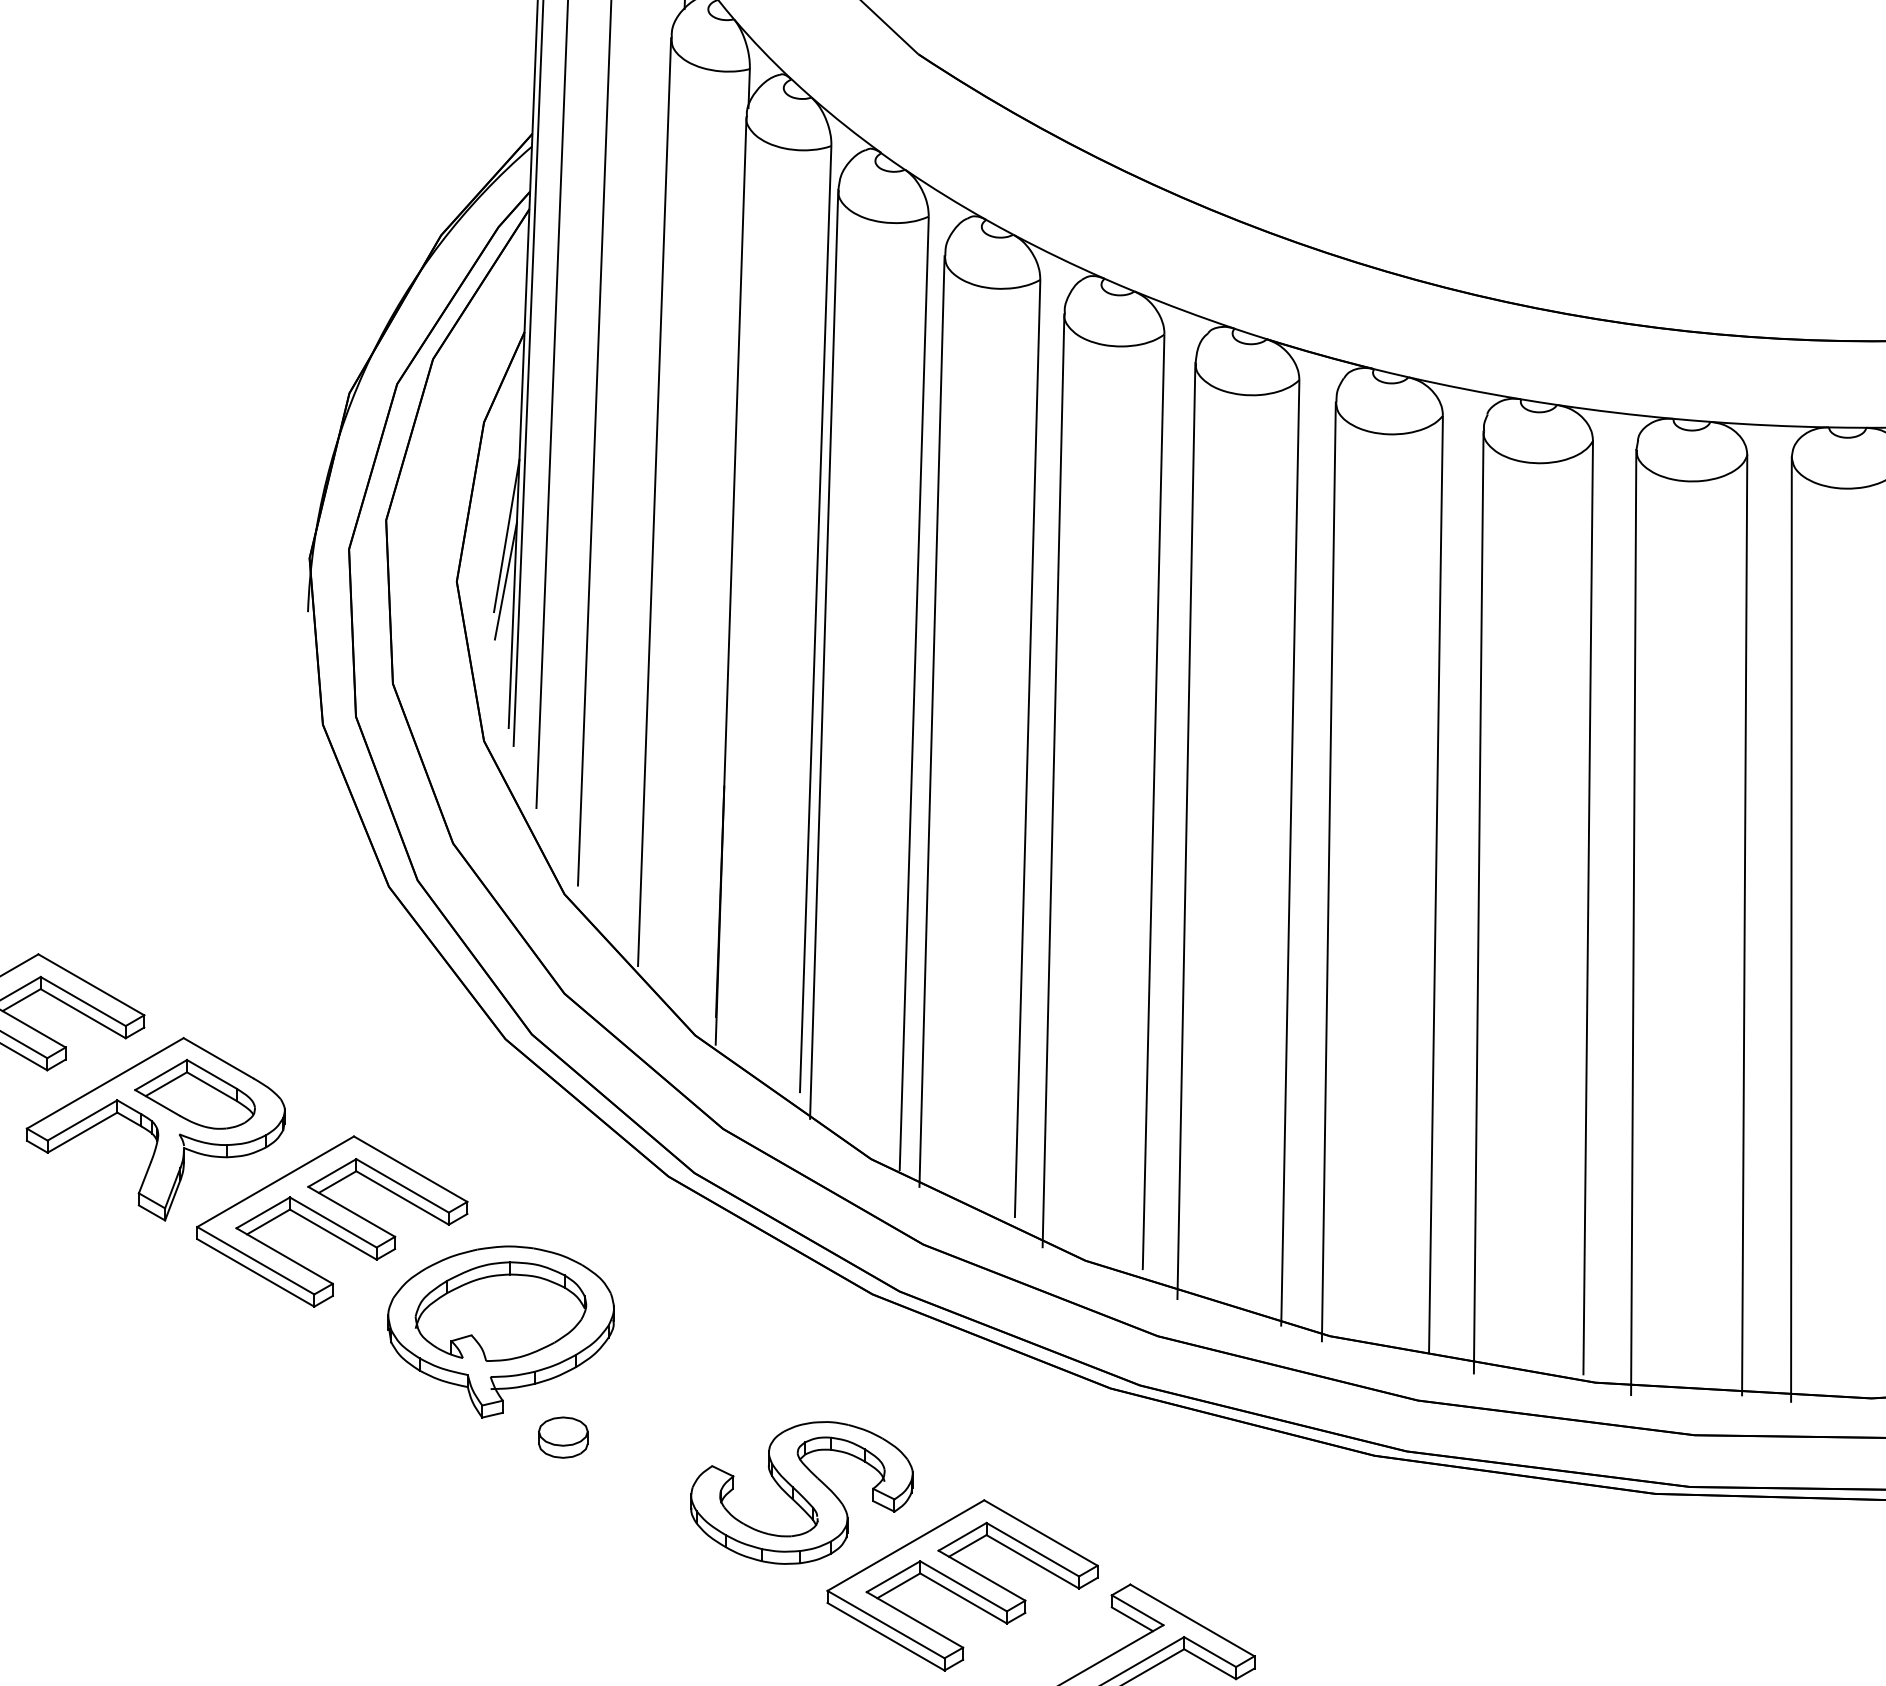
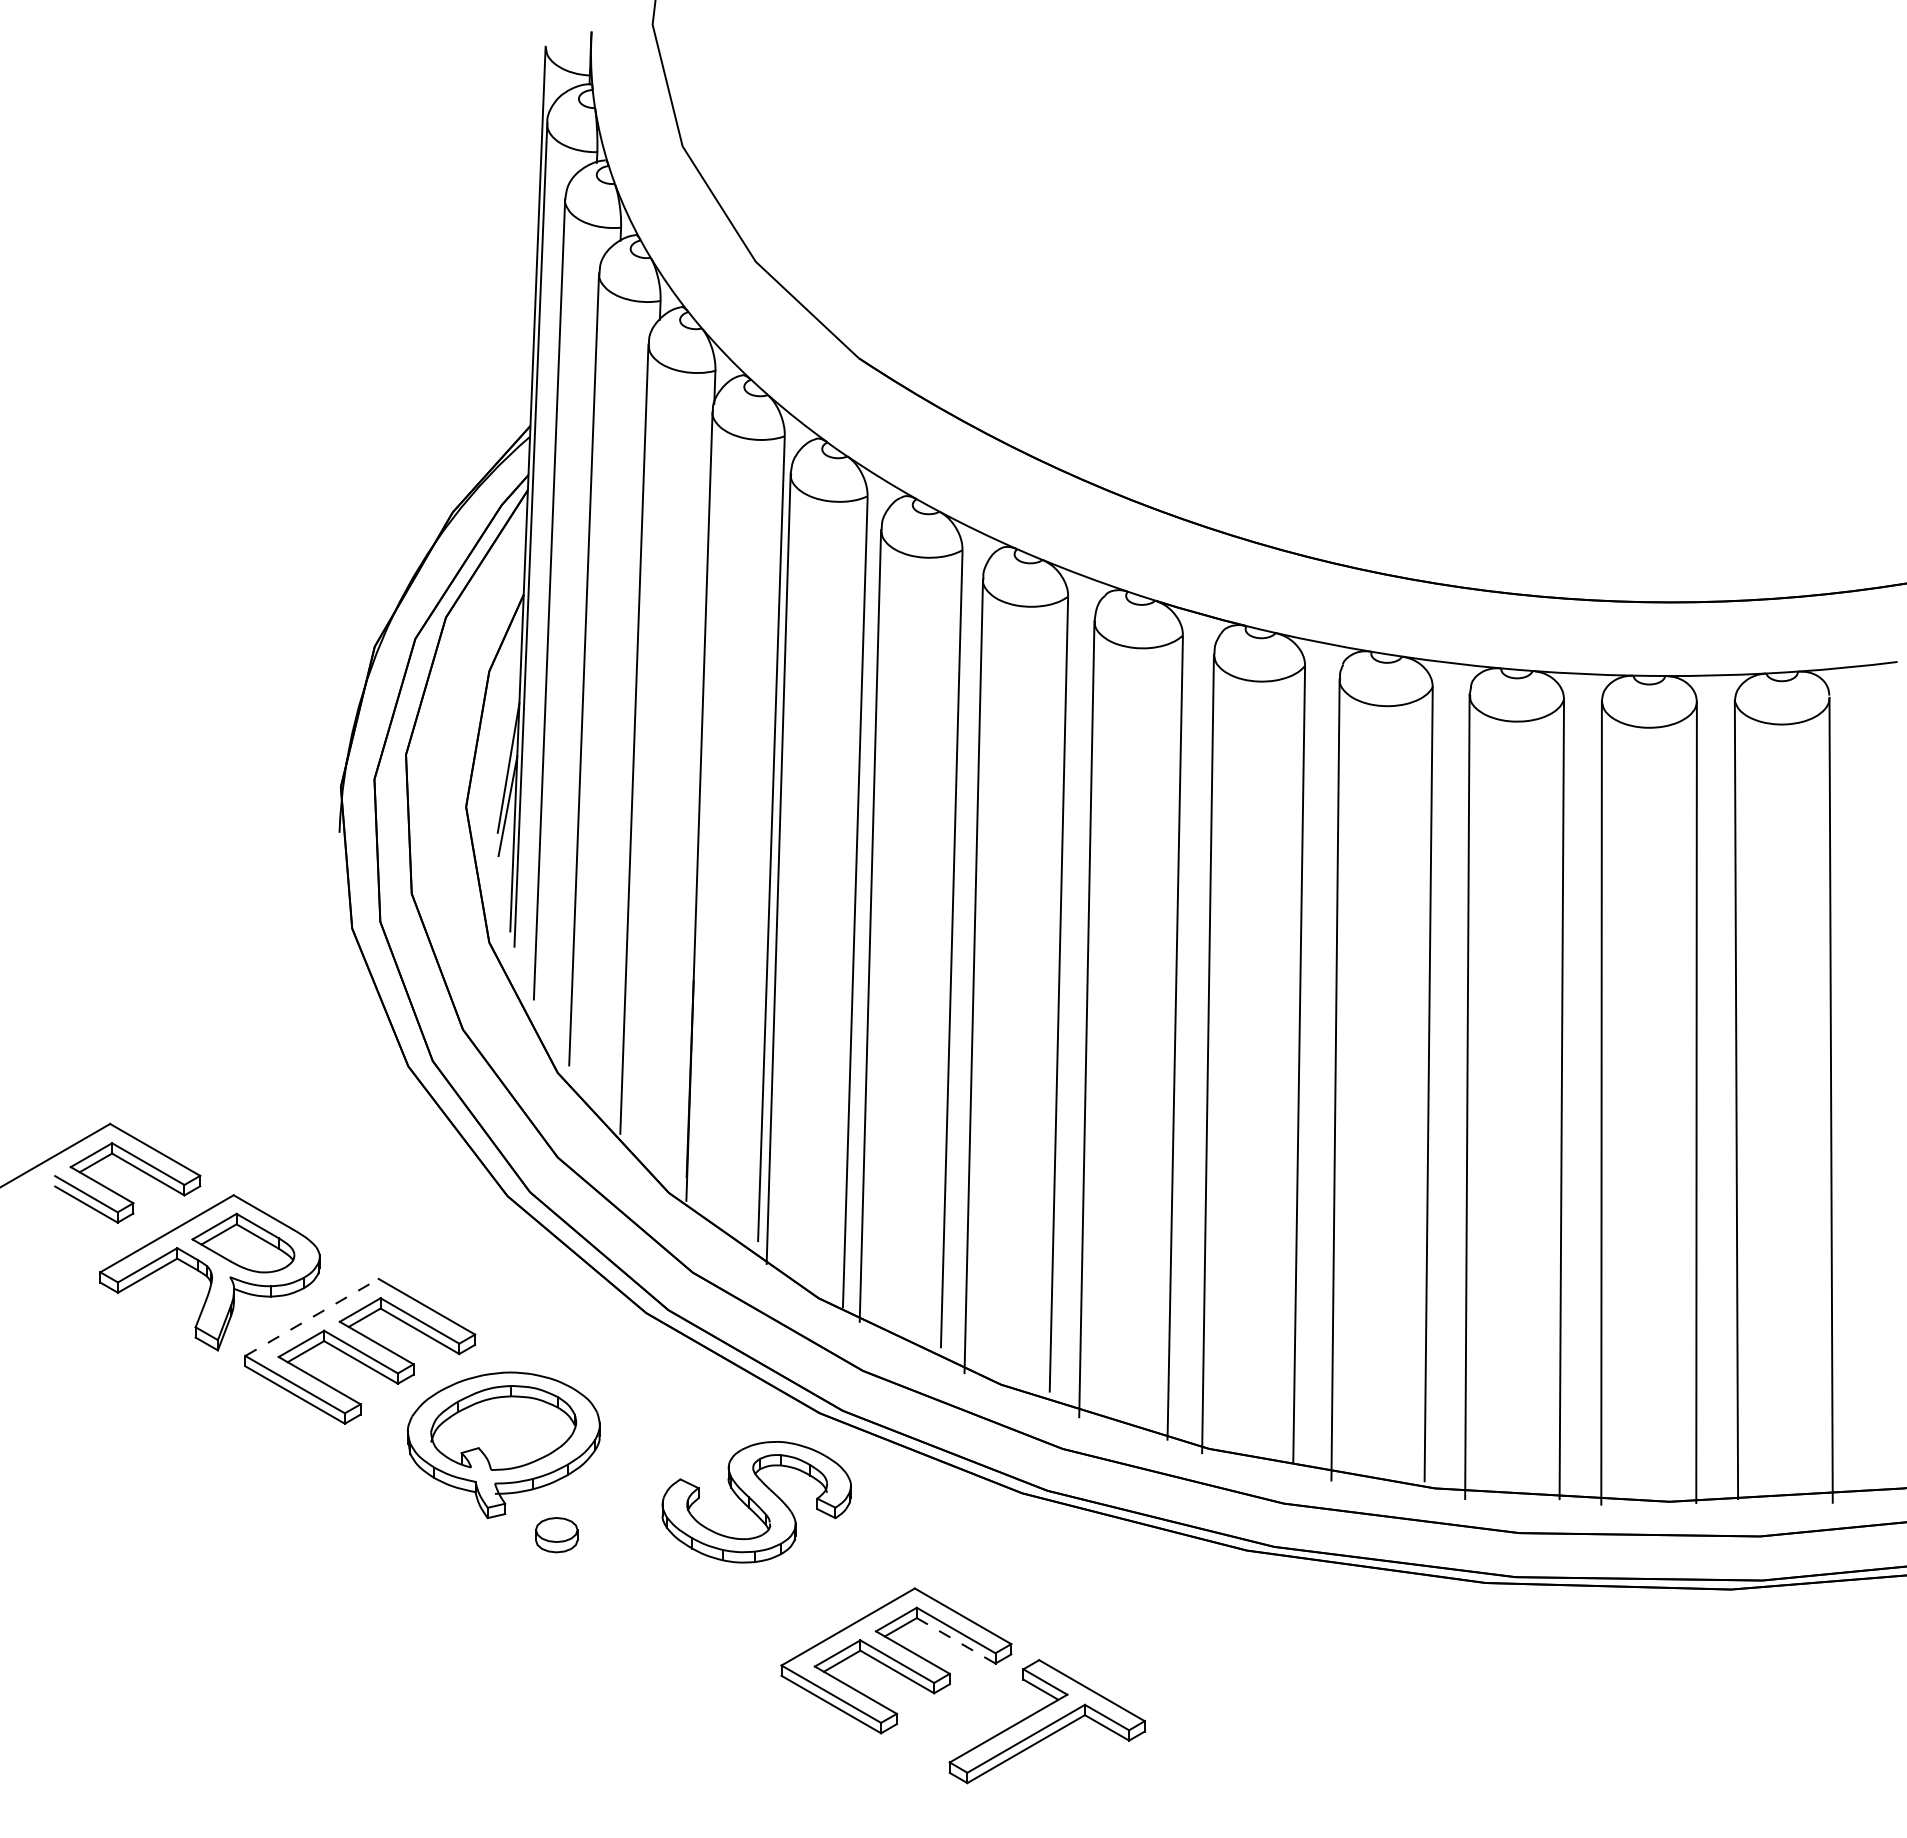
line: (276, 1181) -> (312, 1317), solid -> dashed
part: (801, 1493) -> (756, 1502), moved
line: (1032, 1561) -> (955, 1640), solid -> dashed

